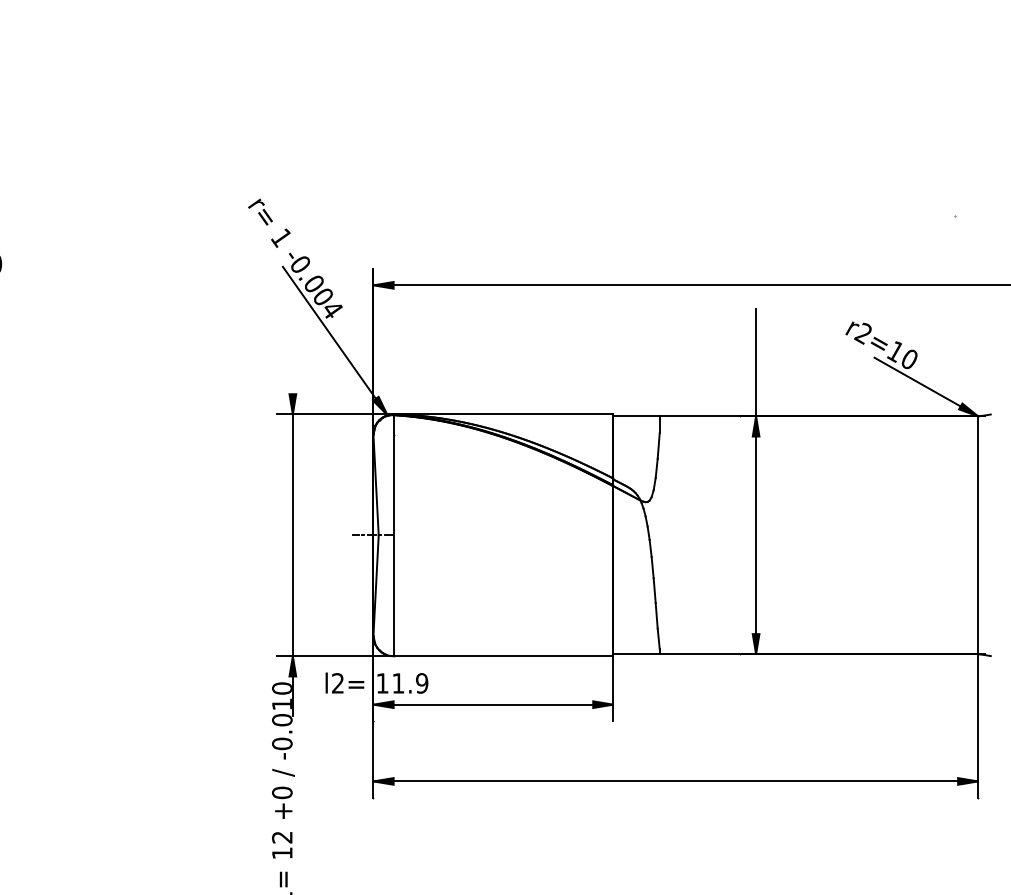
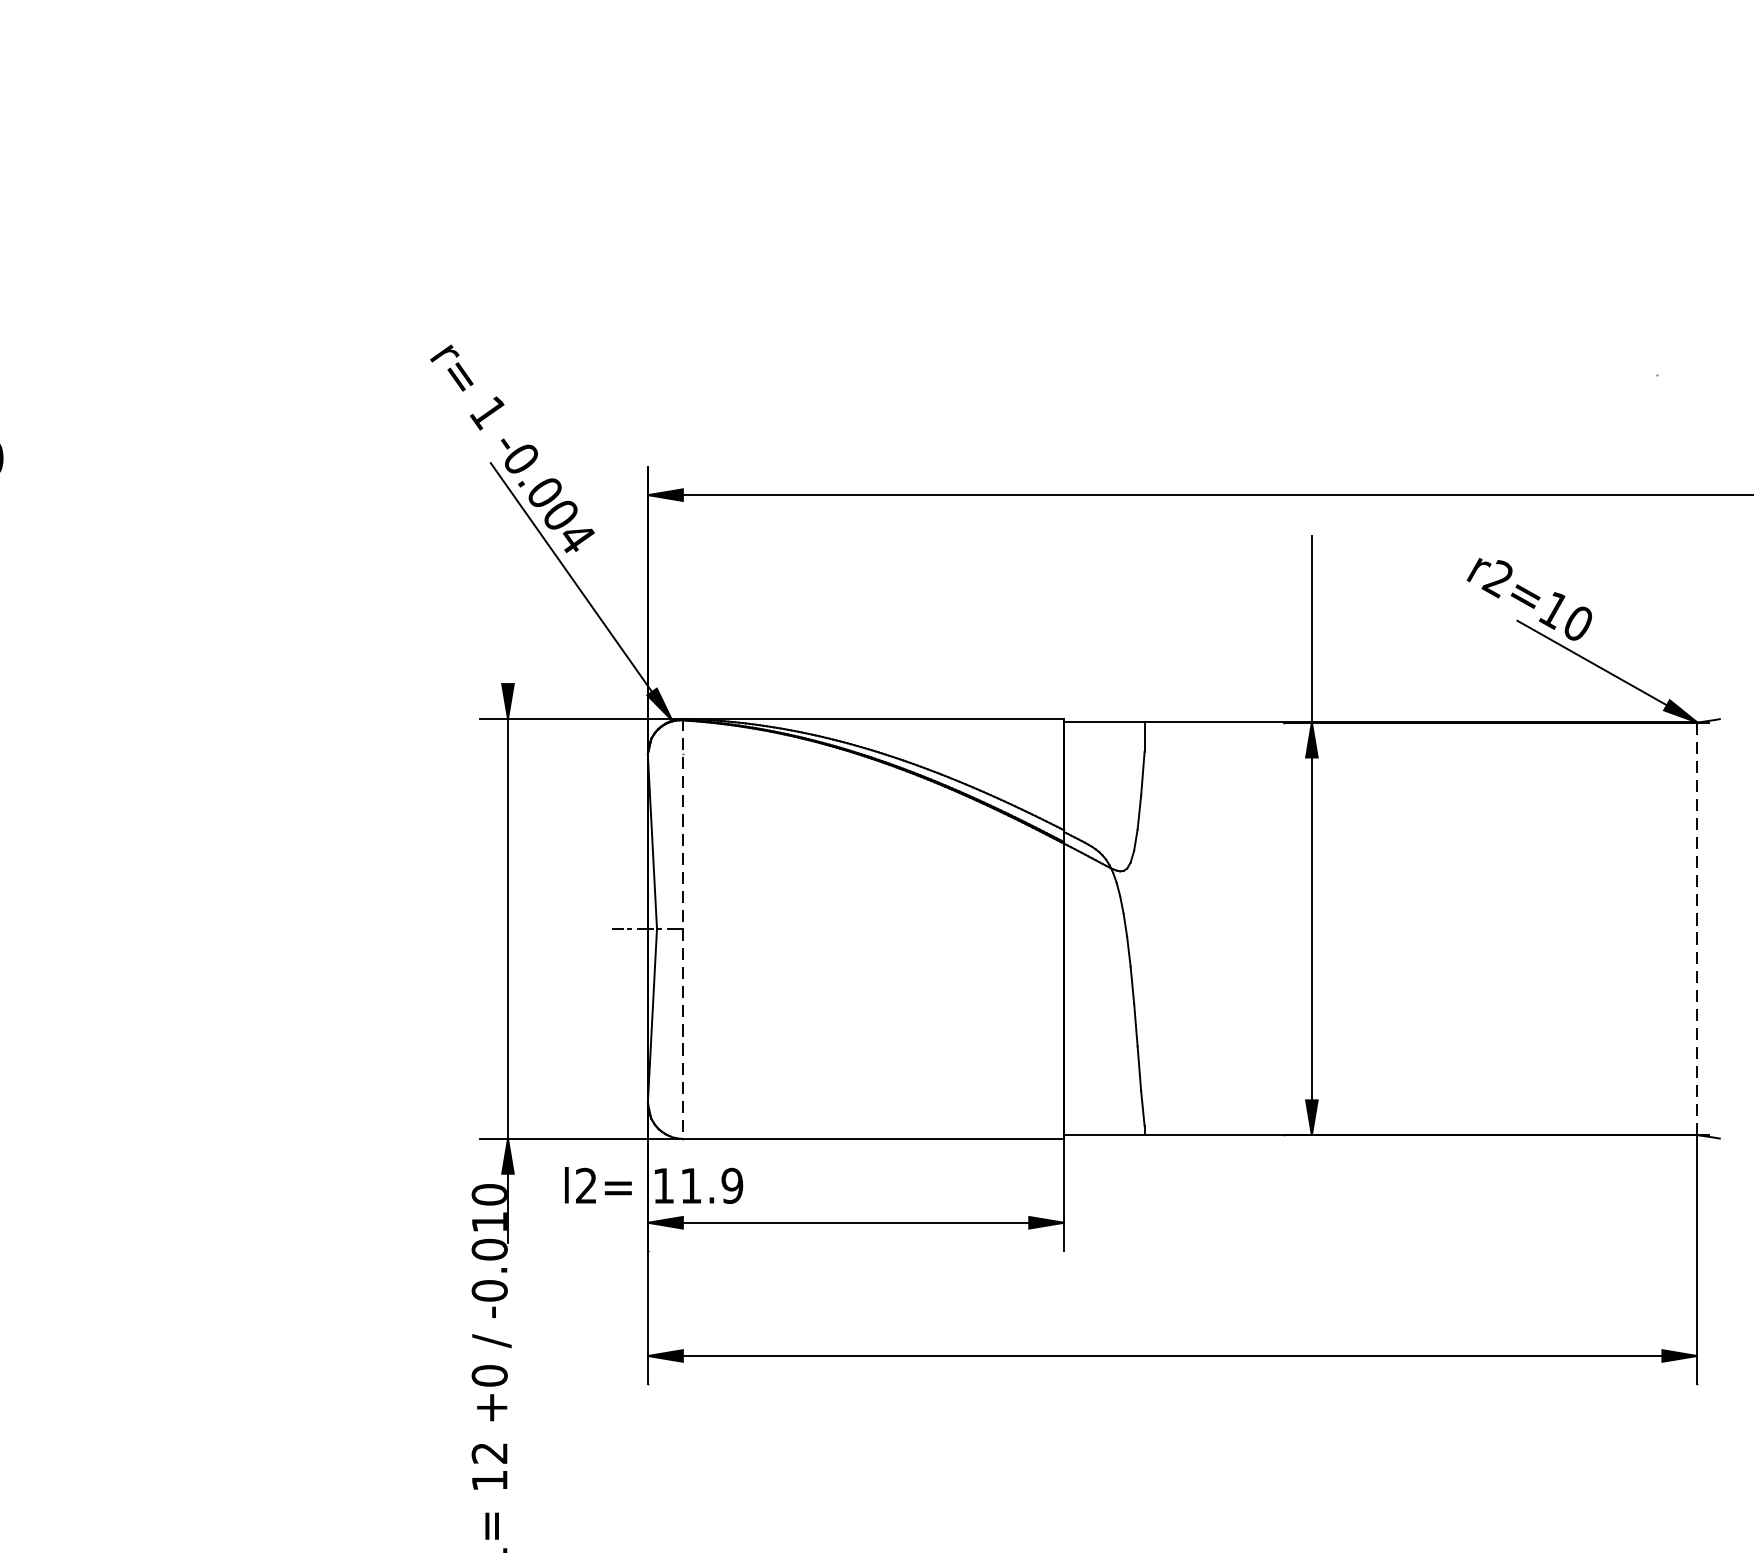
line: (393, 535) -> (682, 929), solid -> dashed
line: (978, 535) -> (1697, 929), solid -> dashed

